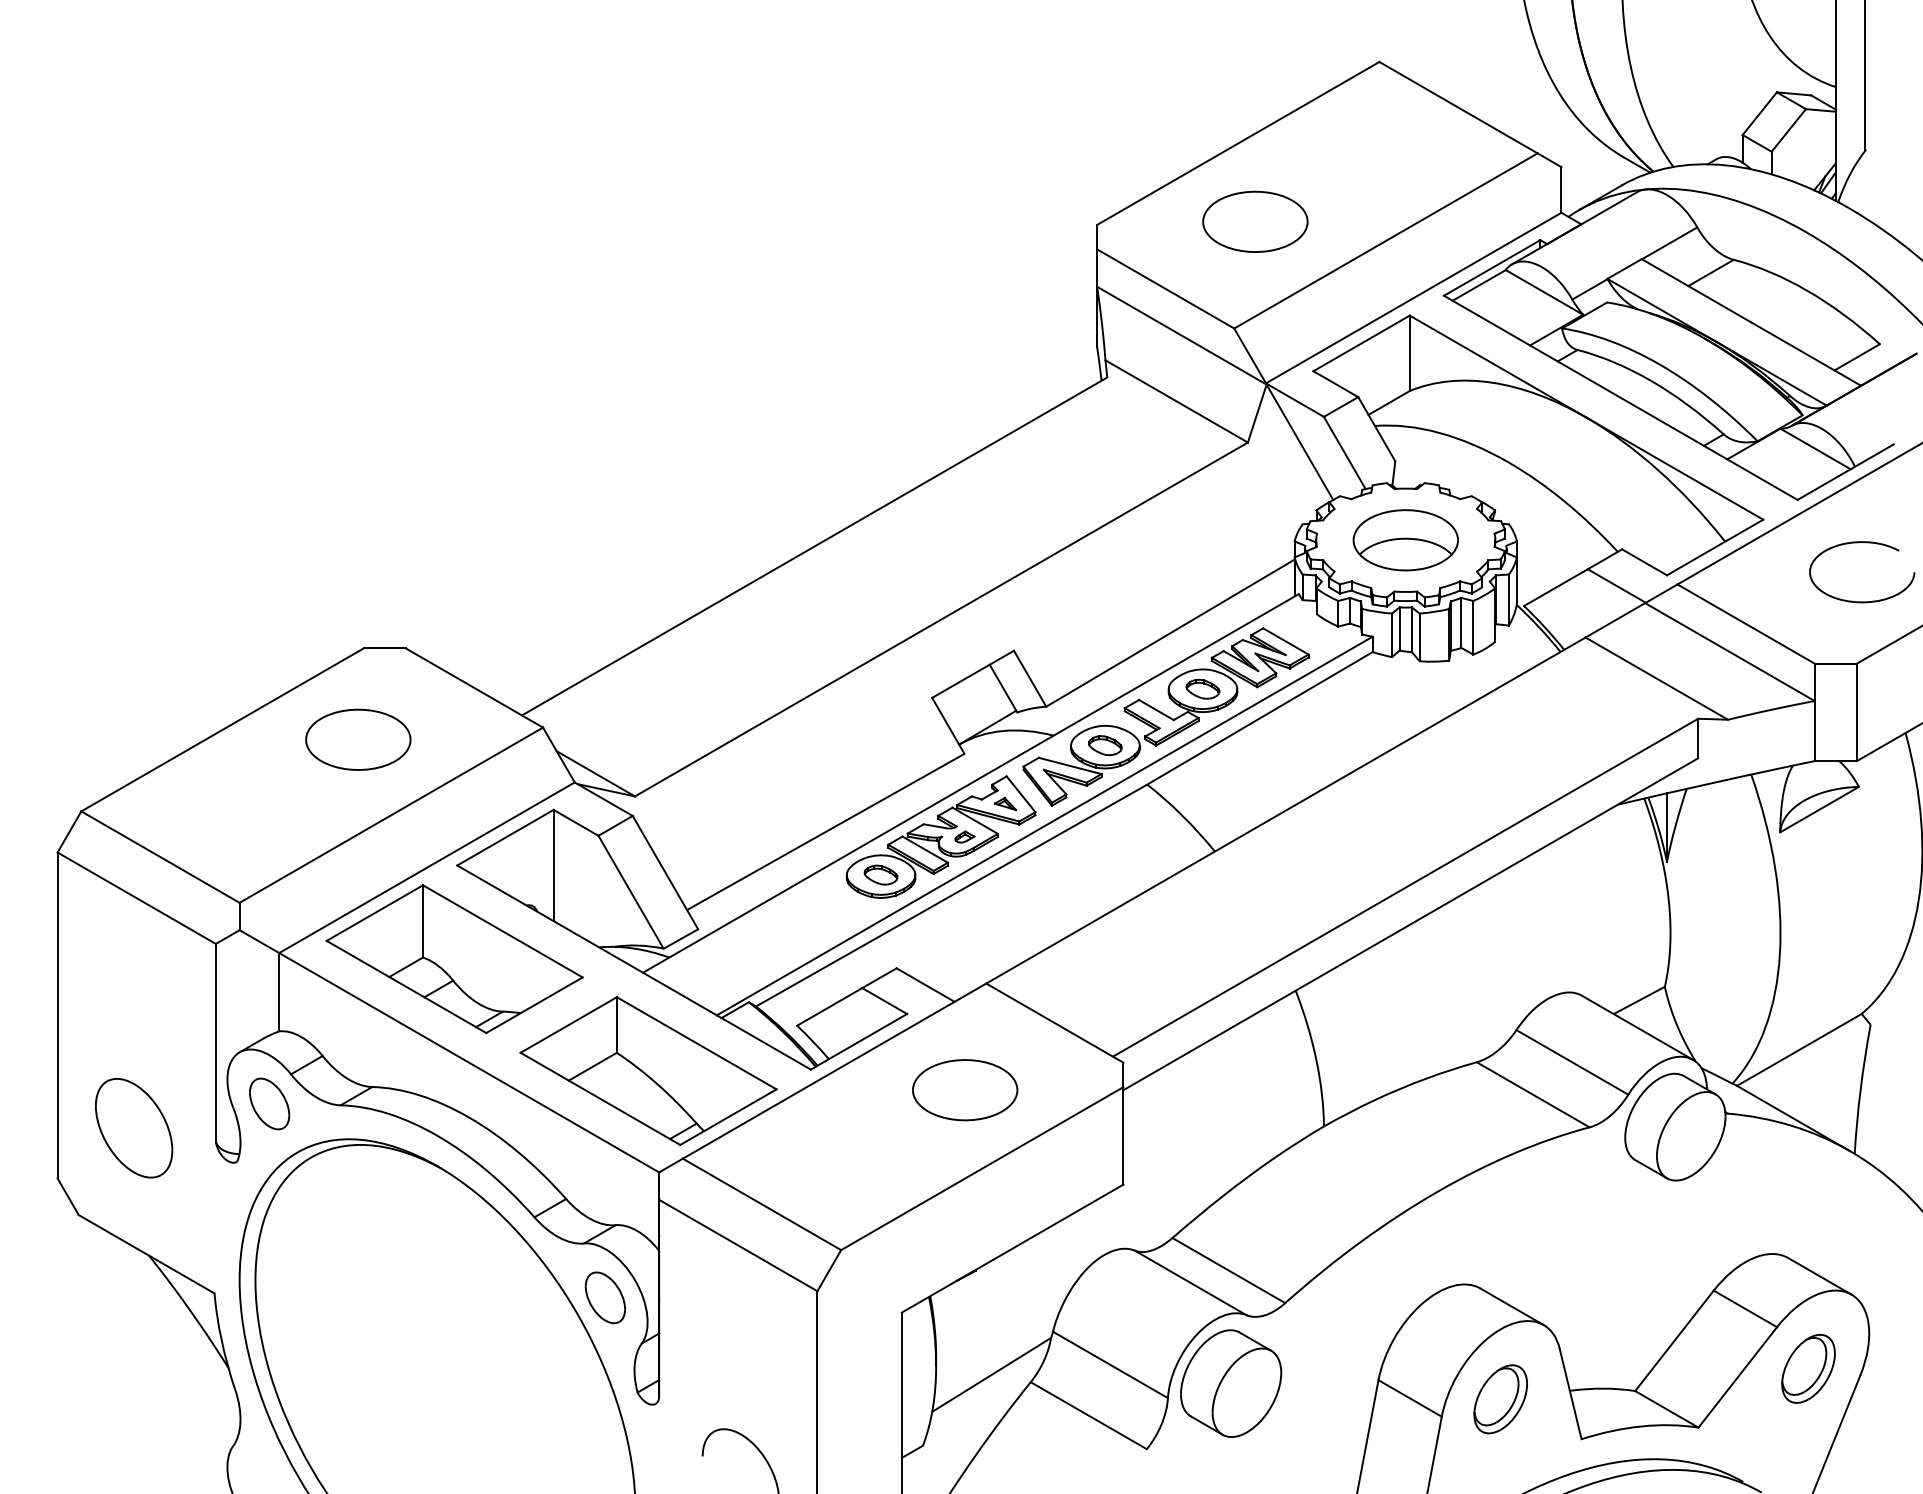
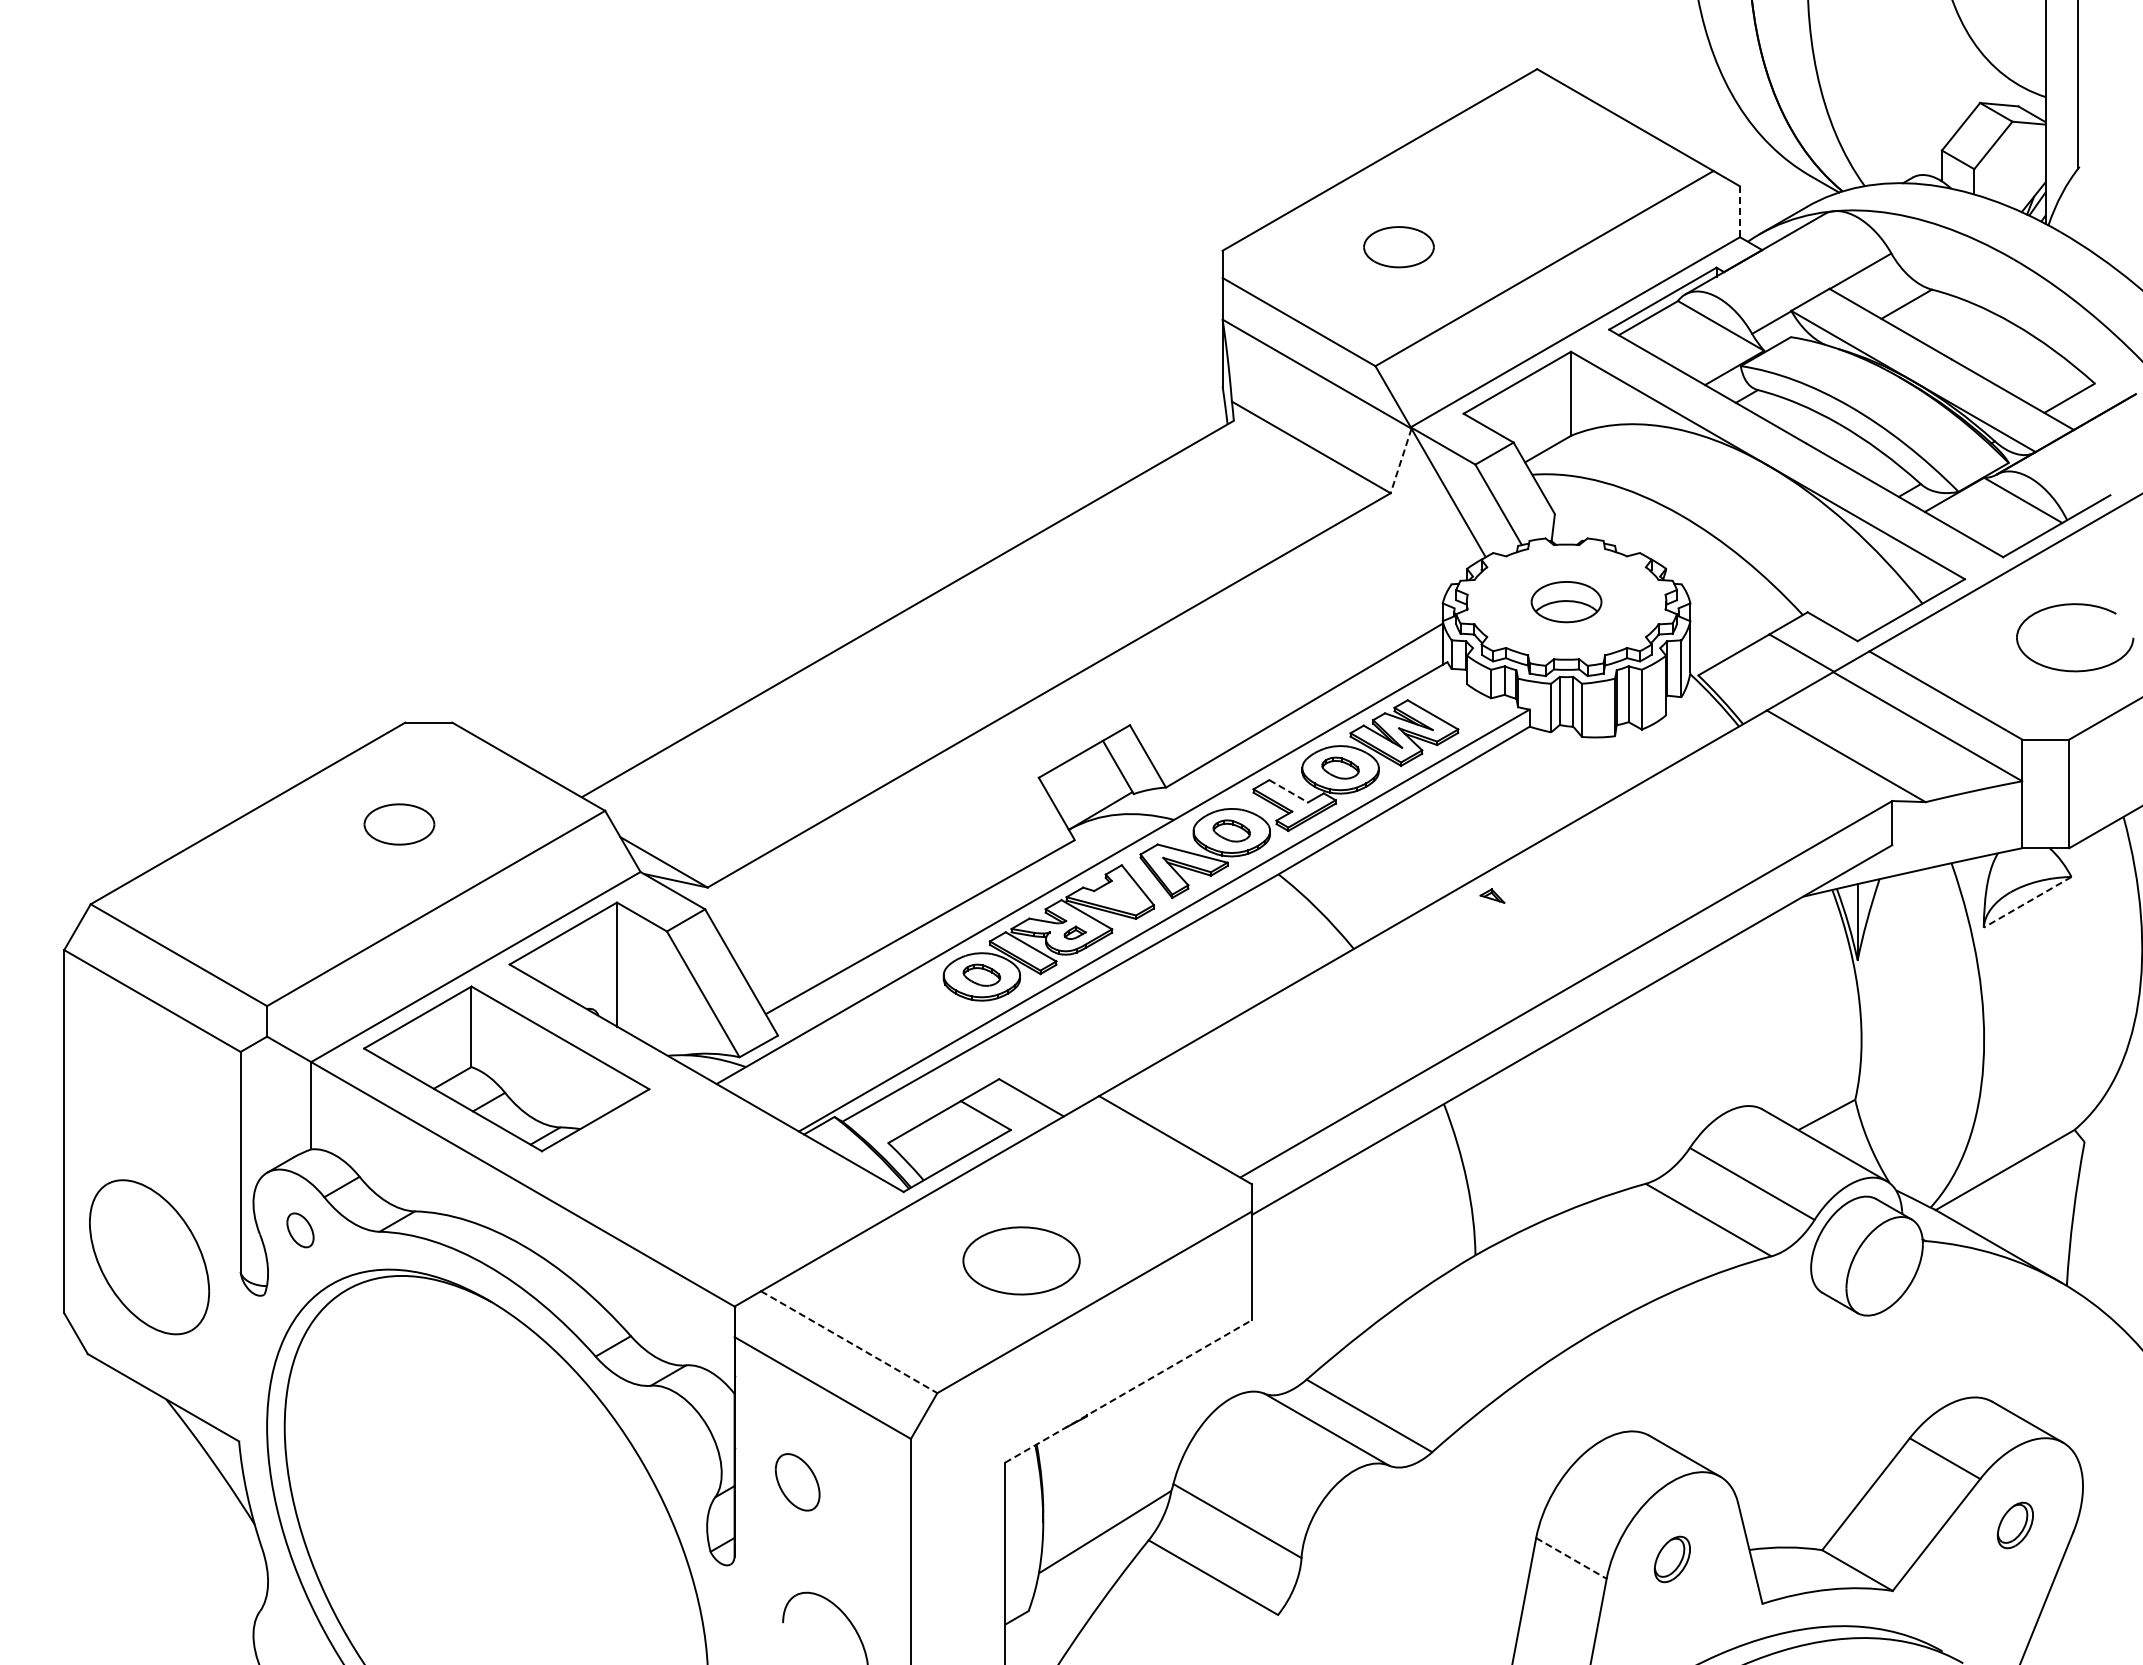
line: (1560, 189) -> (1739, 211), solid -> dashed
part: (1254, 221) -> (1398, 246), size x0.6
line: (1257, 413) -> (1401, 460), solid -> dashed
part: (1405, 539) -> (1566, 601), size x0.6
line: (1157, 710) -> (1289, 791), solid -> dashed
part: (358, 739) -> (399, 824), size x0.6
part: (1005, 803) -> (1492, 895), moved
line: (1819, 809) -> (2027, 902), solid -> dashed
part: (648, 1070) -> (722, 1193), removed
part: (965, 1089) -> (1021, 1260), moved
part: (269, 1104) -> (300, 1230), size x0.6
part: (134, 1128) -> (149, 1257), size x1.4
line: (762, 1204) -> (849, 1342), solid -> dashed
line: (1012, 1248) -> (1128, 1391), solid -> dashed
part: (605, 1298) -> (797, 1482), moved
part: (1808, 1368) -> (2015, 1525), size x0.6
part: (1230, 1383) -> (1371, 1541), removed
line: (1410, 1398) -> (1571, 1558), solid -> dashed
part: (1500, 1399) -> (1672, 1559), size x0.6

